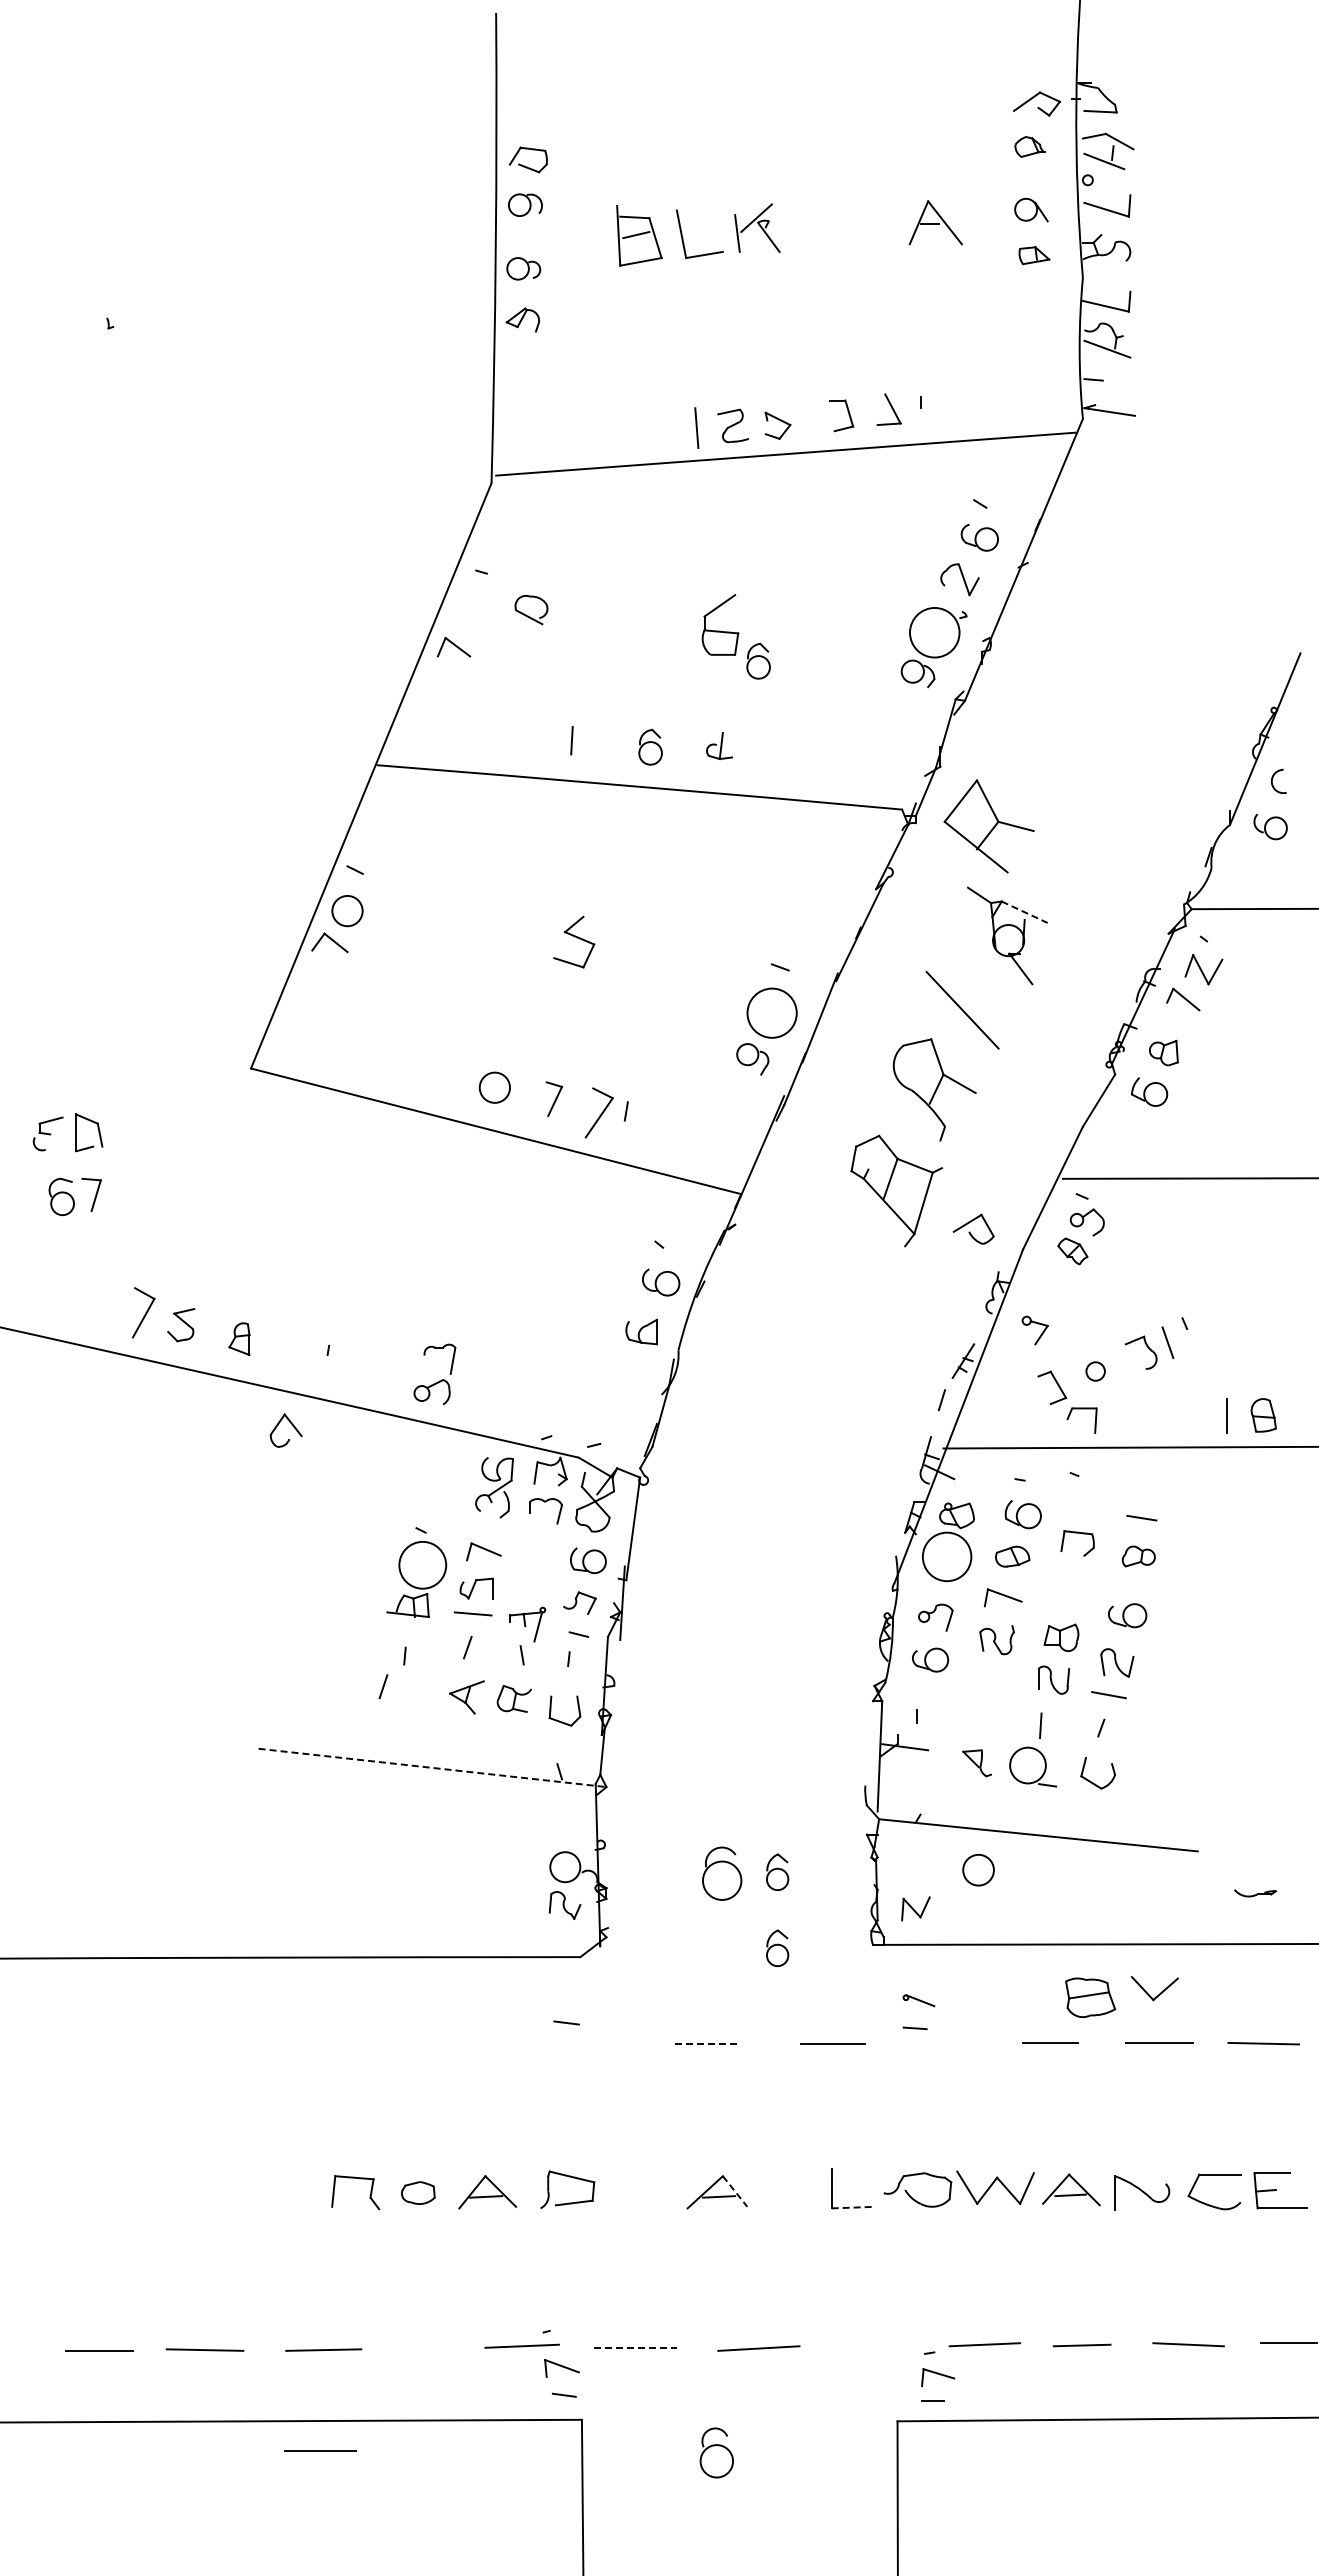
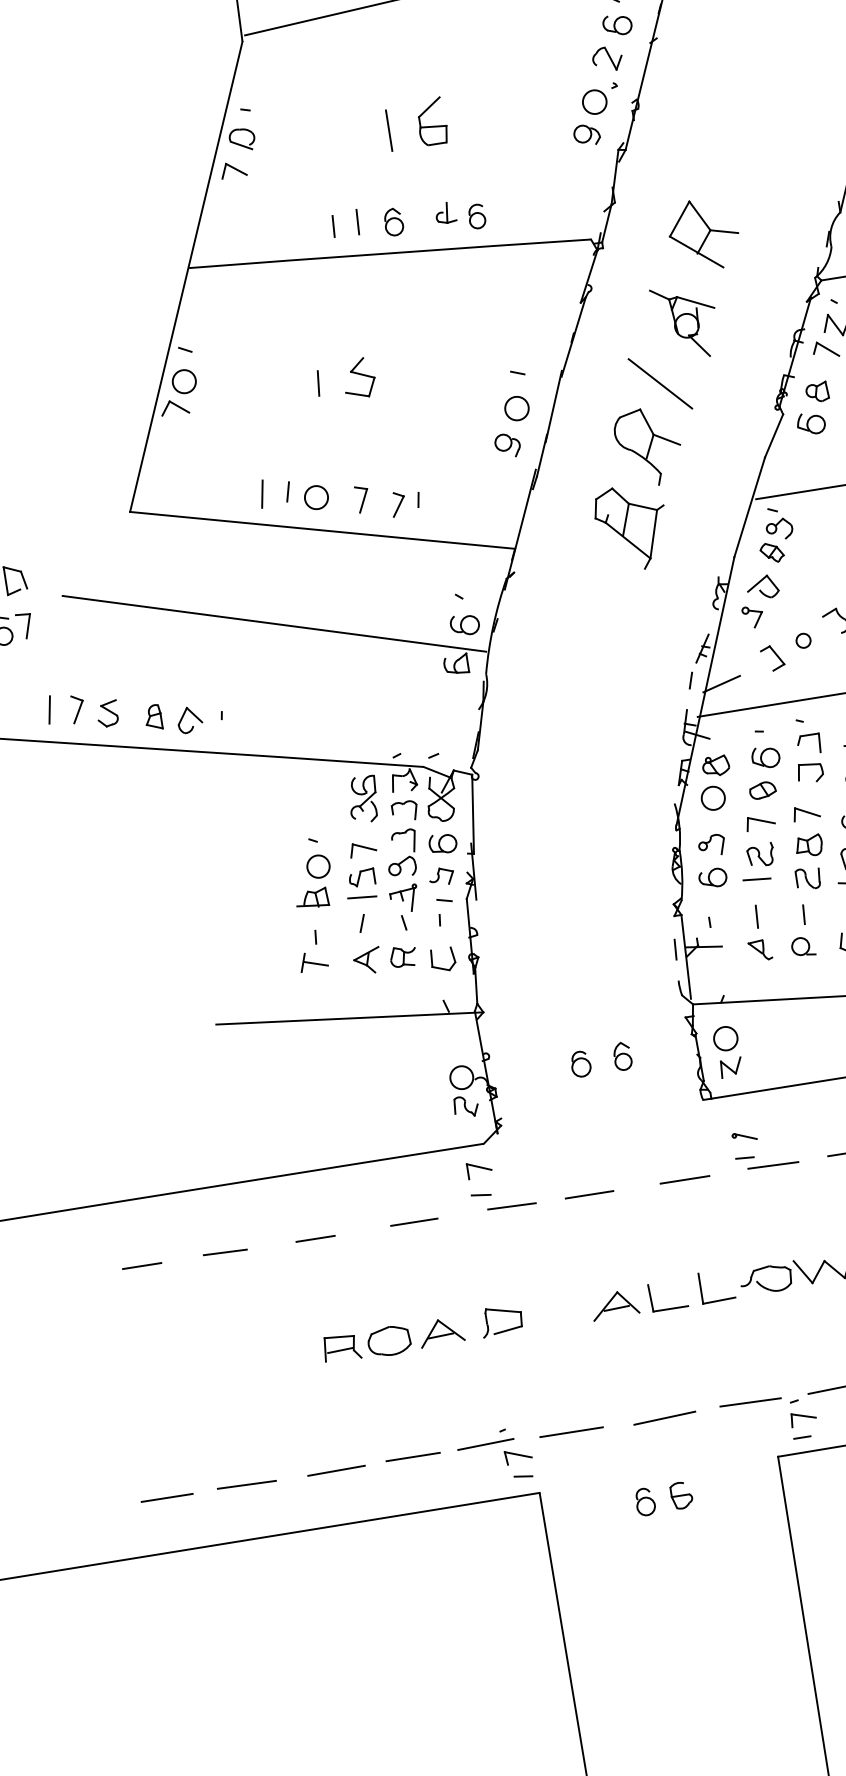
part: (528, 615) -> (240, 144), moved
line: (663, 627) -> (389, 130), added
circle: (934, 632) -> (594, 101), size x0.62
part: (758, 660) -> (464, 143), removed
line: (603, 739) -> (357, 221), added
part: (759, 756) -> (477, 216), added
part: (988, 826) -> (703, 234), moved
line: (1025, 912) -> (696, 302), dashed -> solid
line: (520, 940) -> (318, 383), added
circle: (771, 1012) -> (516, 408), size x0.62
line: (425, 1071) -> (262, 493), added
line: (459, 1074) -> (288, 491), added
part: (599, 1112) -> (398, 503), size x0.62
part: (973, 1228) -> (762, 586), moved
line: (414, 1242) -> (274, 623), added
line: (106, 1307) -> (49, 709), added
part: (143, 1312) -> (77, 708), size x0.71
part: (437, 1381) -> (405, 858), moved
part: (1081, 1409) -> (807, 736), moved
line: (980, 1410) -> (721, 683), added
part: (292, 1426) -> (194, 716), moved
circle: (946, 1556) -> (712, 798), size x0.62
circle: (422, 1564) -> (318, 866), size x0.62
part: (1064, 1594) -> (806, 812), added
line: (986, 1670) -> (756, 879), added
line: (399, 1690) -> (315, 963), added
line: (979, 1718) -> (756, 916), added
line: (867, 1744) -> (675, 949), added
line: (432, 1767) -> (349, 1018), dashed -> solid
part: (1033, 1767) -> (803, 947), size x0.62
circle: (978, 1870) -> (725, 1038), moved
part: (721, 1873) -> (580, 1064), size x0.62
part: (777, 1947) -> (631, 1113), removed
part: (569, 1989) -> (479, 1169), added
line: (603, 2043) -> (511, 1206), added
line: (950, 2043) -> (773, 1165), added
line: (223, 2044) -> (224, 1251), added
line: (474, 2044) -> (414, 1222), added
line: (707, 2044) -> (590, 1194), dashed -> solid
line: (113, 2045) -> (141, 1265), added
line: (343, 2045) -> (315, 1238), added
line: (735, 2191) -> (628, 1302), dashed -> solid
part: (418, 2192) -> (389, 1340), size x1.67
line: (352, 2195) -> (339, 1350), added
part: (787, 2207) -> (669, 1308), added
line: (853, 2207) -> (719, 1300), dashed -> solid
line: (872, 2345) -> (750, 1402), added
line: (636, 2347) -> (572, 1431), dashed -> solid
line: (320, 2450) -> (413, 1456), moved
part: (764, 2451) -> (681, 1495), added
part: (716, 2452) -> (645, 1501), size x0.71

